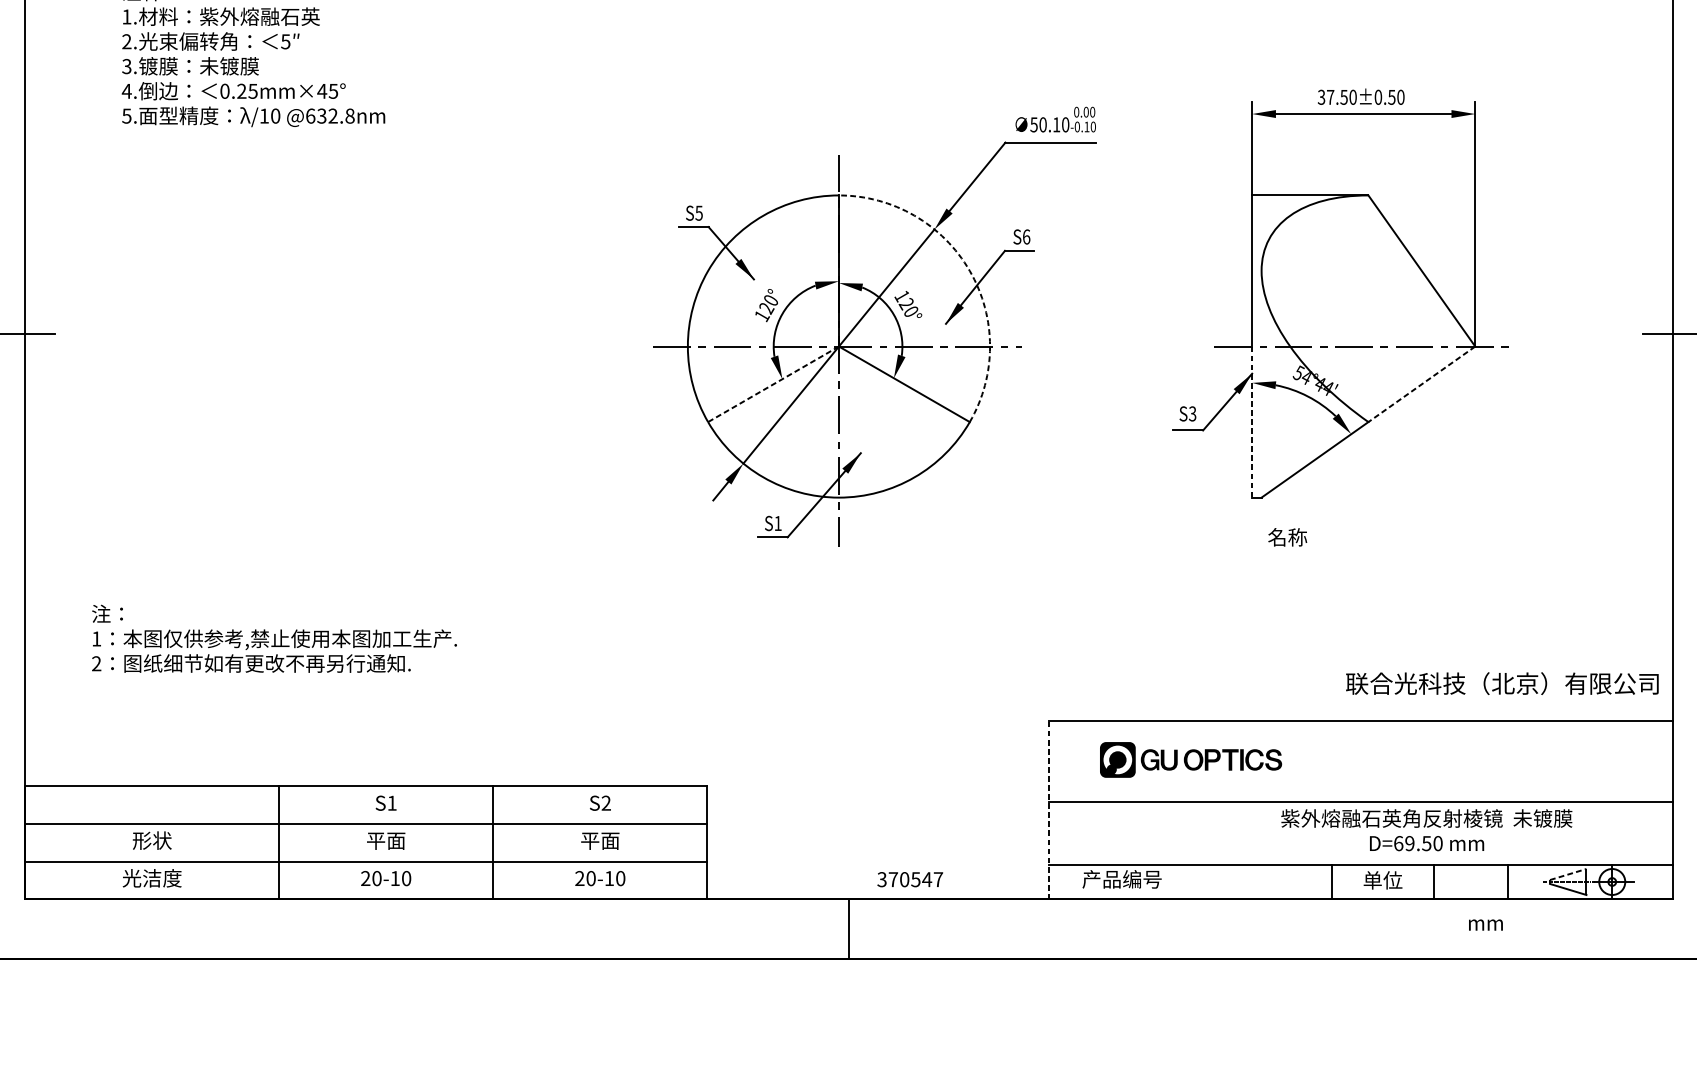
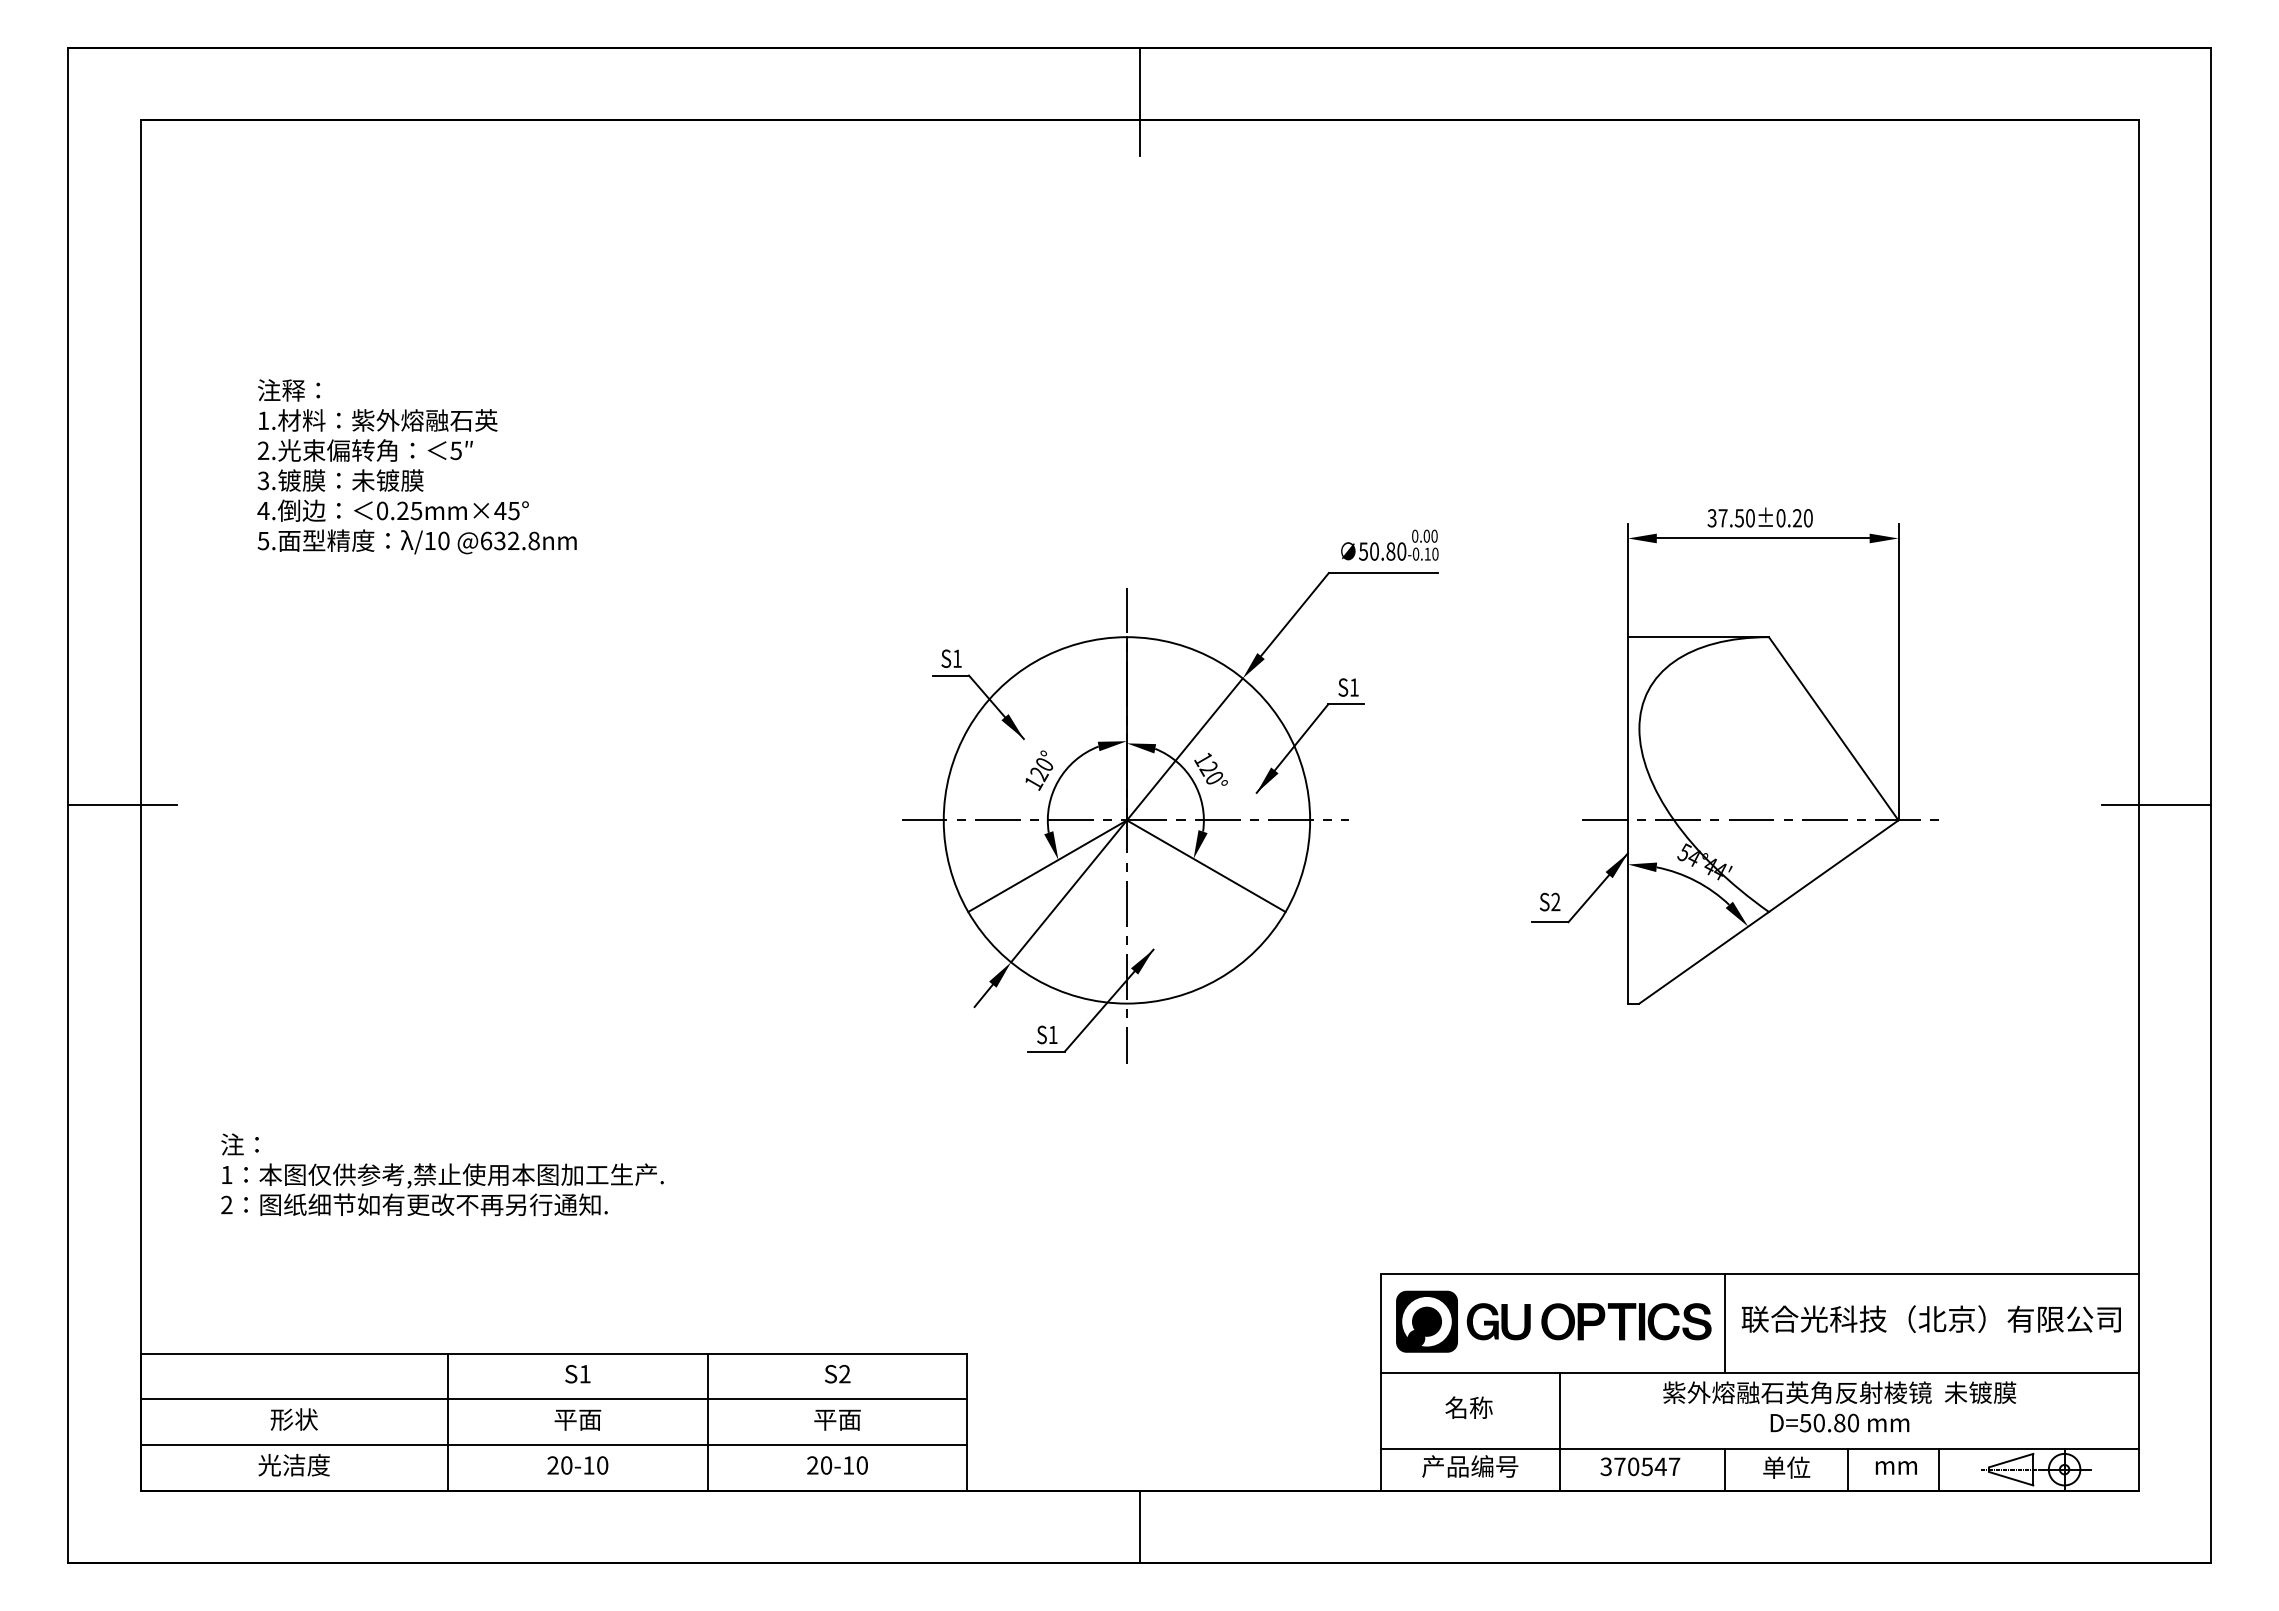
text: (1391, 97) -> (1796, 518), 37.50±0.50 -> 37.50±0.20
text: (1056, 124) -> (1390, 551), 50.10 -> 50.80
text: (698, 213) -> (956, 658), S5 -> S1
text: (1026, 236) -> (1354, 687), S6 -> S1
arc: (969, 270) -> (1285, 728), dashed -> solid
line: (773, 384) -> (1047, 866), dashed -> solid
line: (1421, 384) -> (1833, 866), dashed -> solid
text: (1192, 414) -> (1555, 902), S3 -> S2
line: (1251, 422) -> (1627, 912), dashed -> solid
text: (1287, 537) -> (1468, 1407), moved
text: (1501, 683) -> (1930, 1318), moved
part: (1190, 759) -> (1553, 1321), size x1.43
line: (1331, 761) -> (1724, 1323), added
line: (1048, 810) -> (1381, 1382), dashed -> solid
text: (1412, 843) -> (1822, 1422), D=69.50 -> D=50.80
line: (1195, 850) -> (1559, 1431), added
line: (1568, 874) -> (2011, 1460), dashed -> solid
text: (910, 879) -> (1640, 1466), moved
text: (1485, 924) -> (1895, 1467), moved

